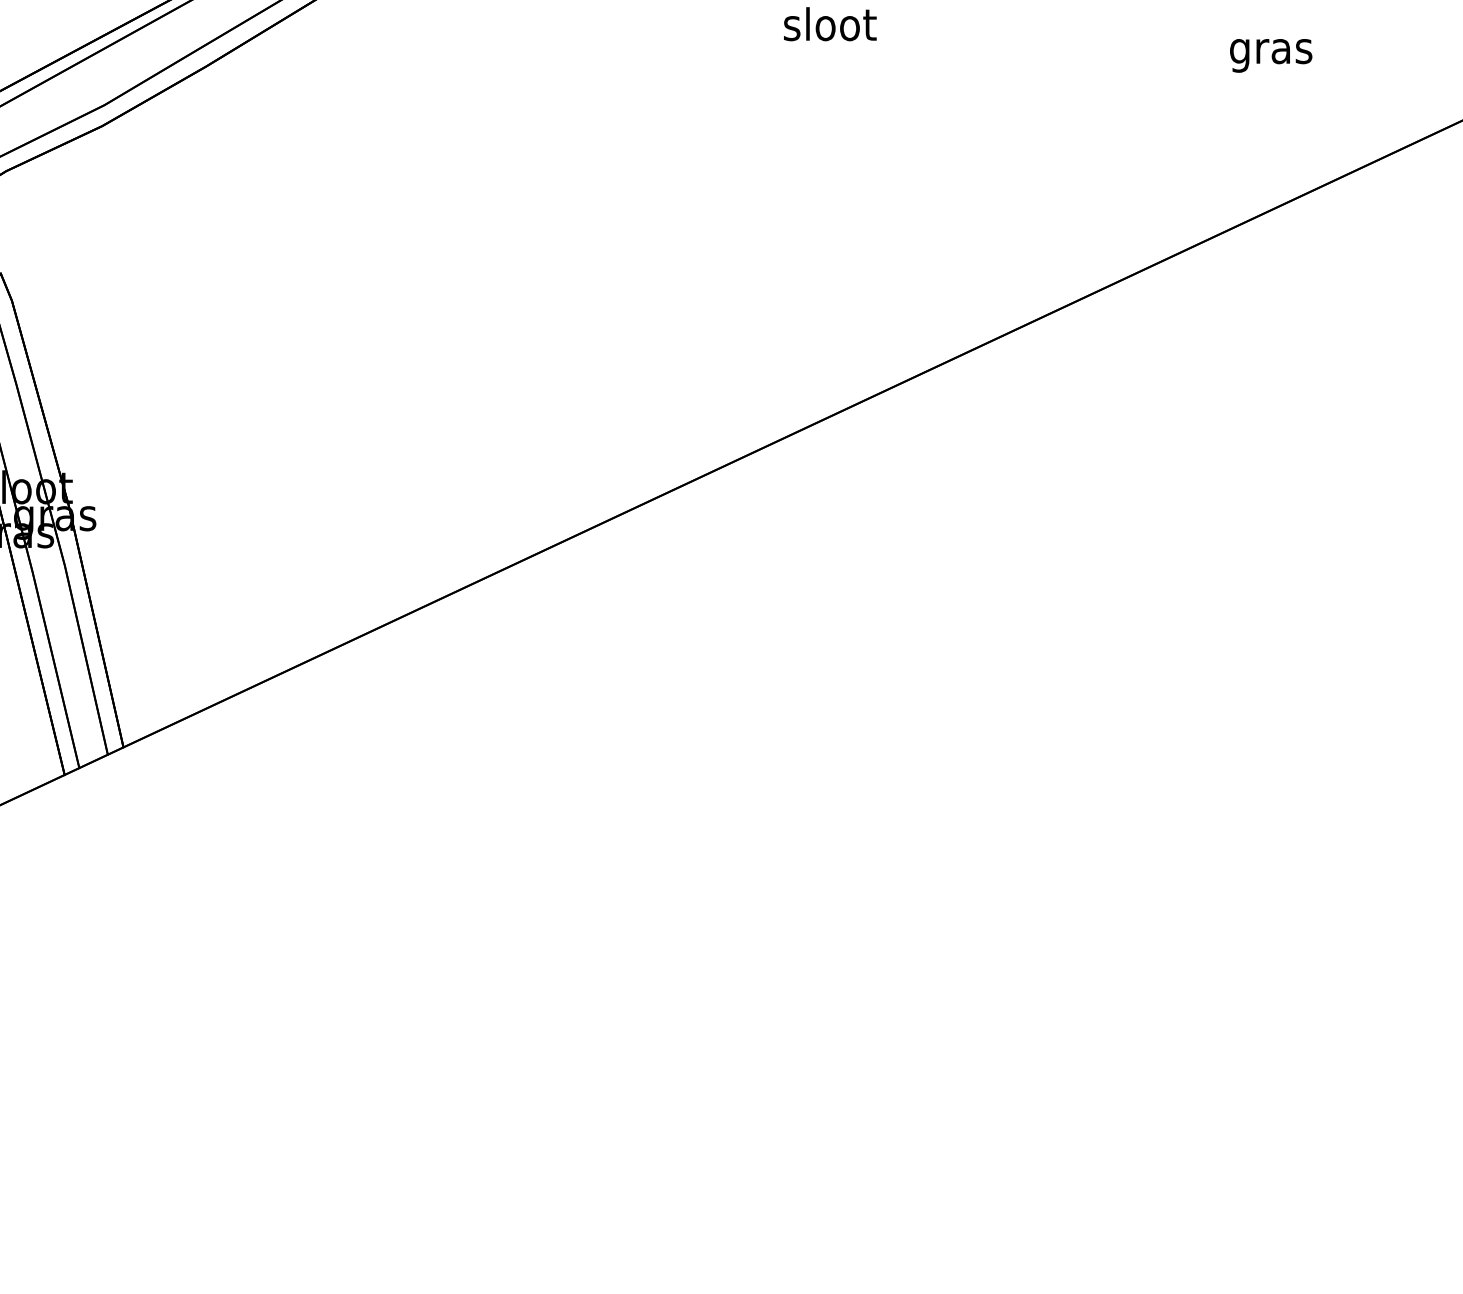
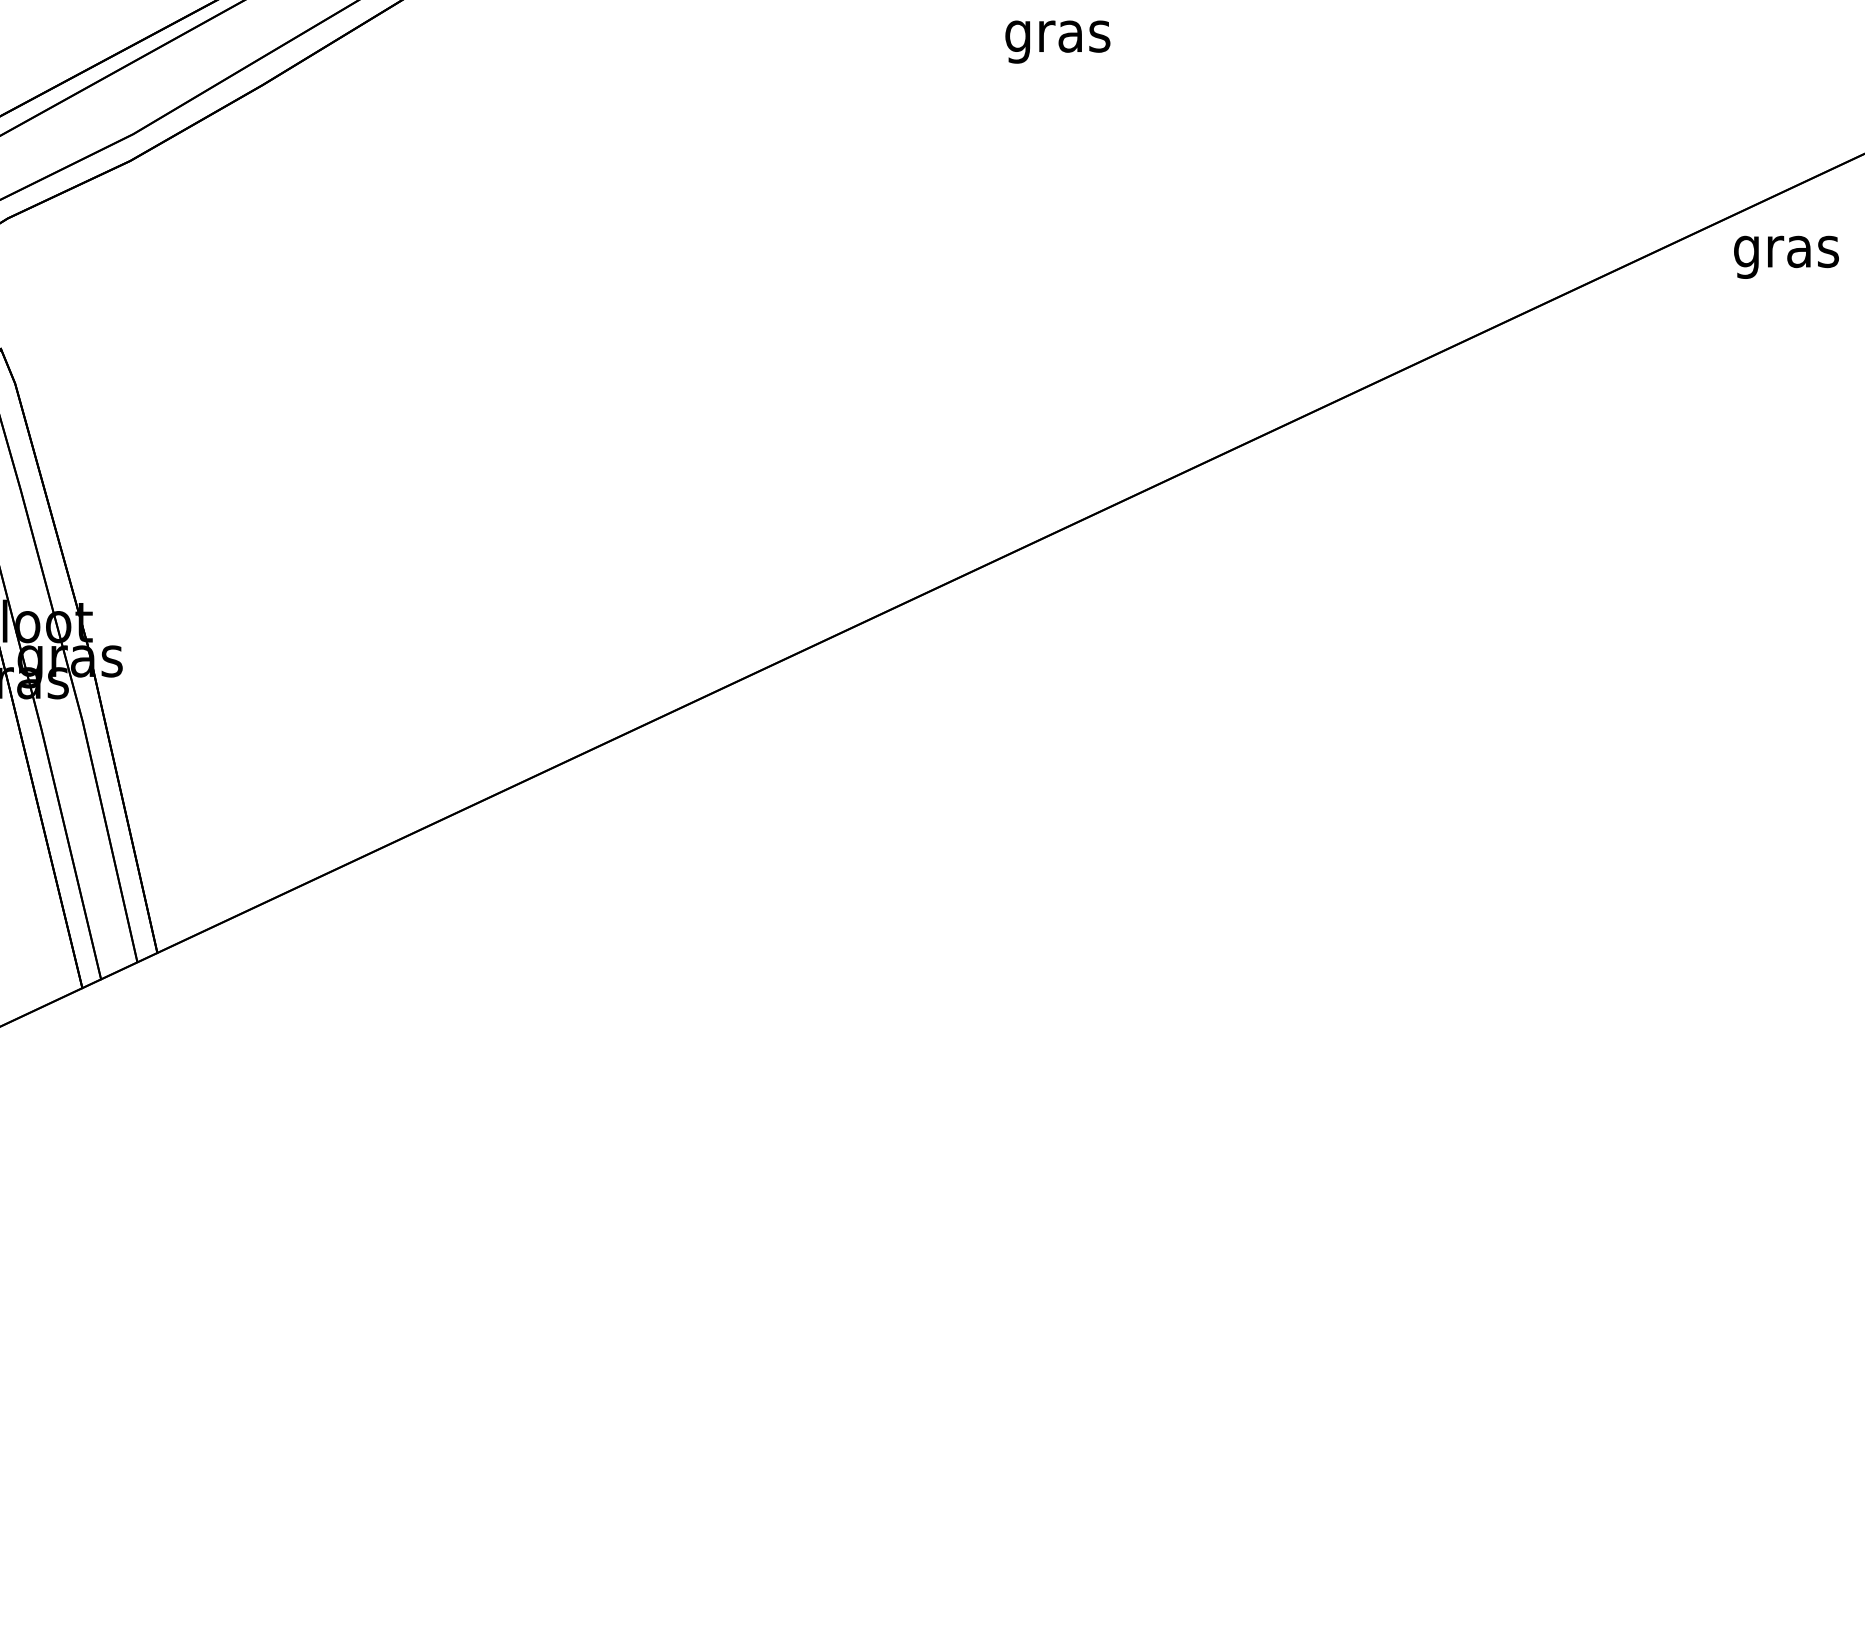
text: (830, 28) -> (1058, 36), sloot -> gras
text: (1271, 55) -> (1786, 256), moved

